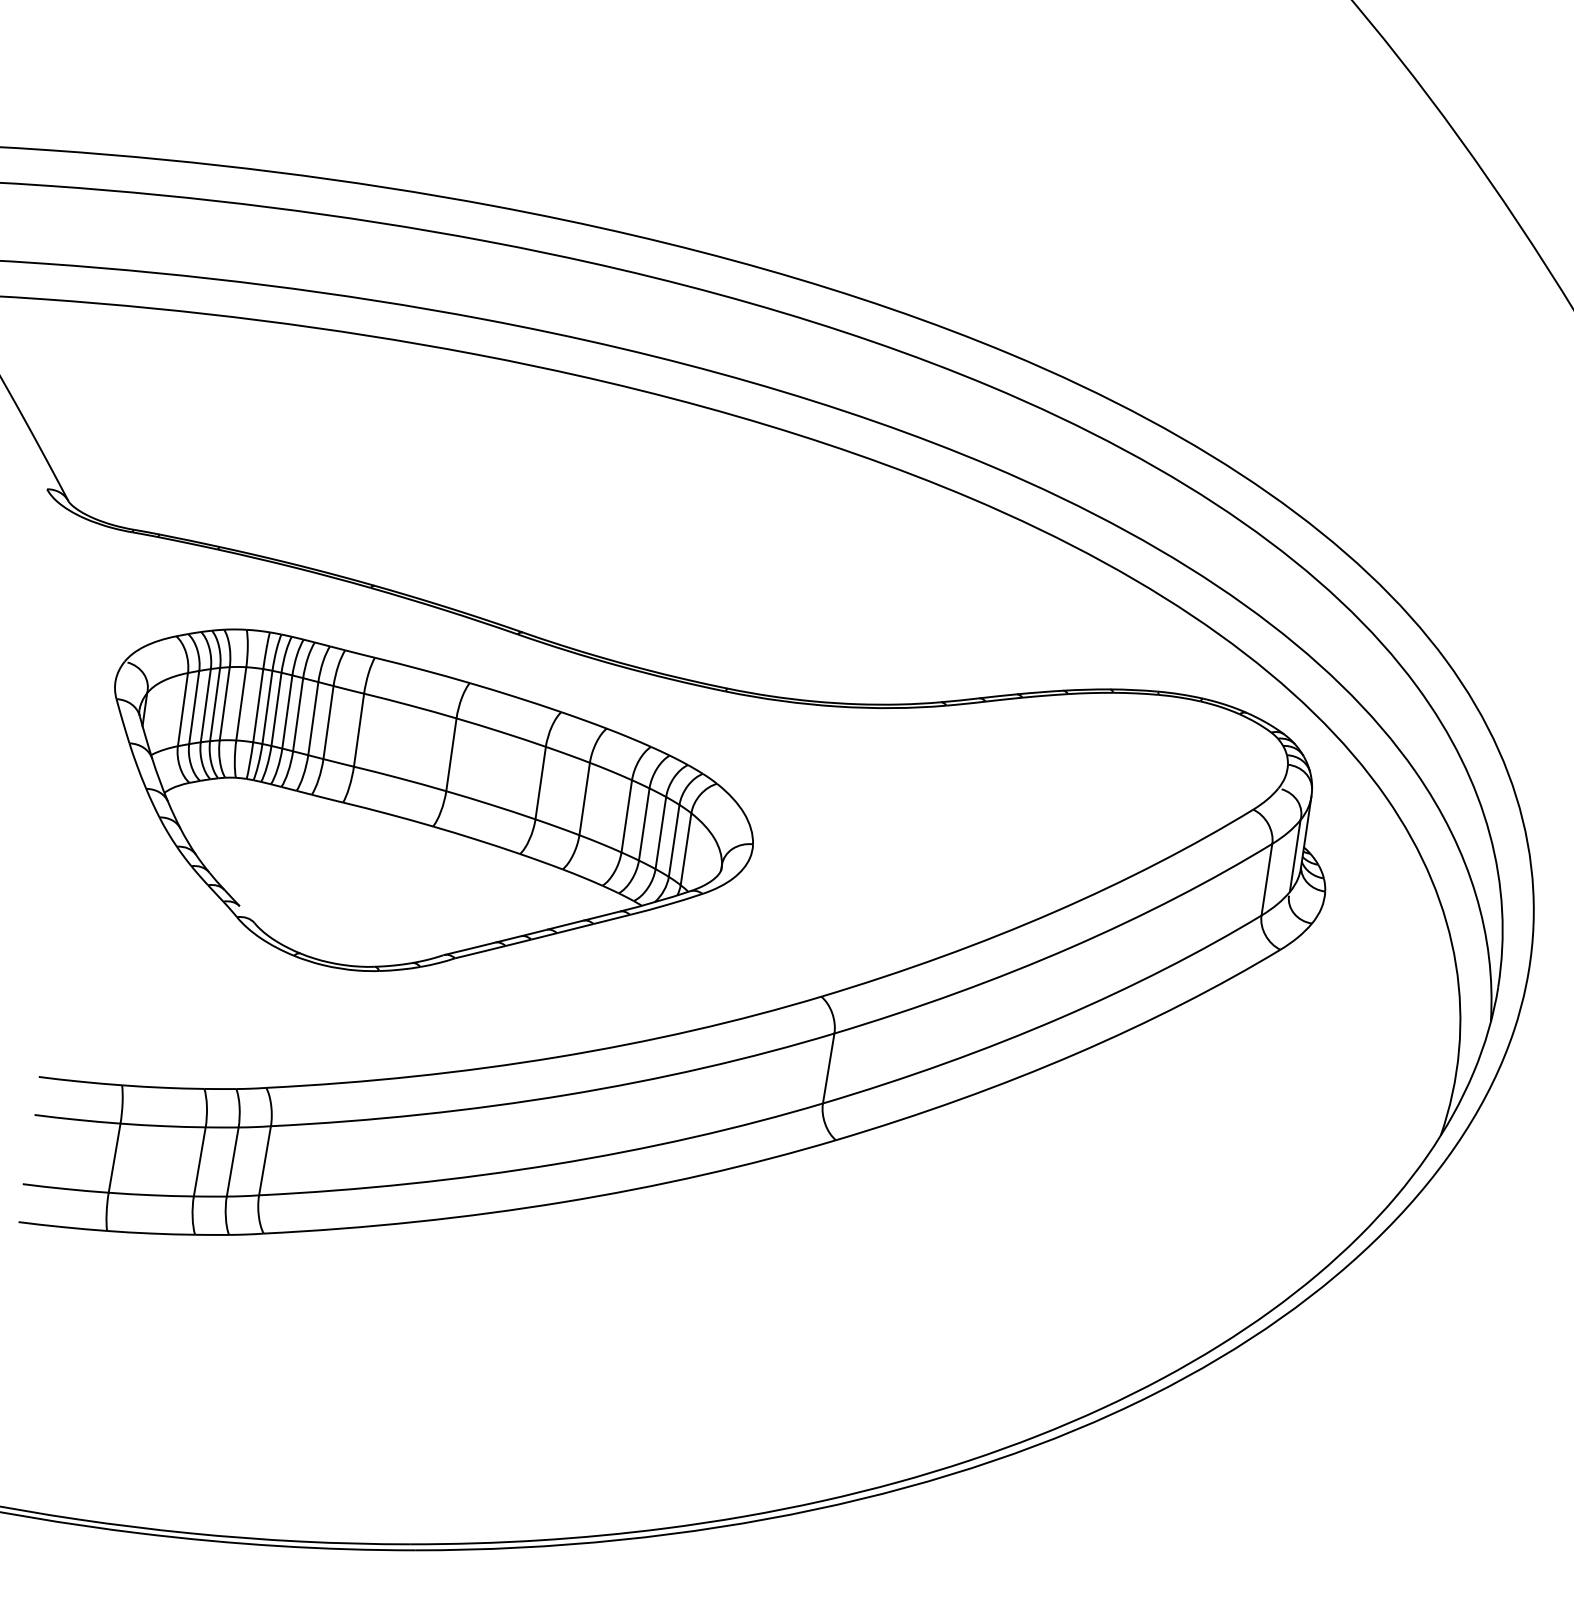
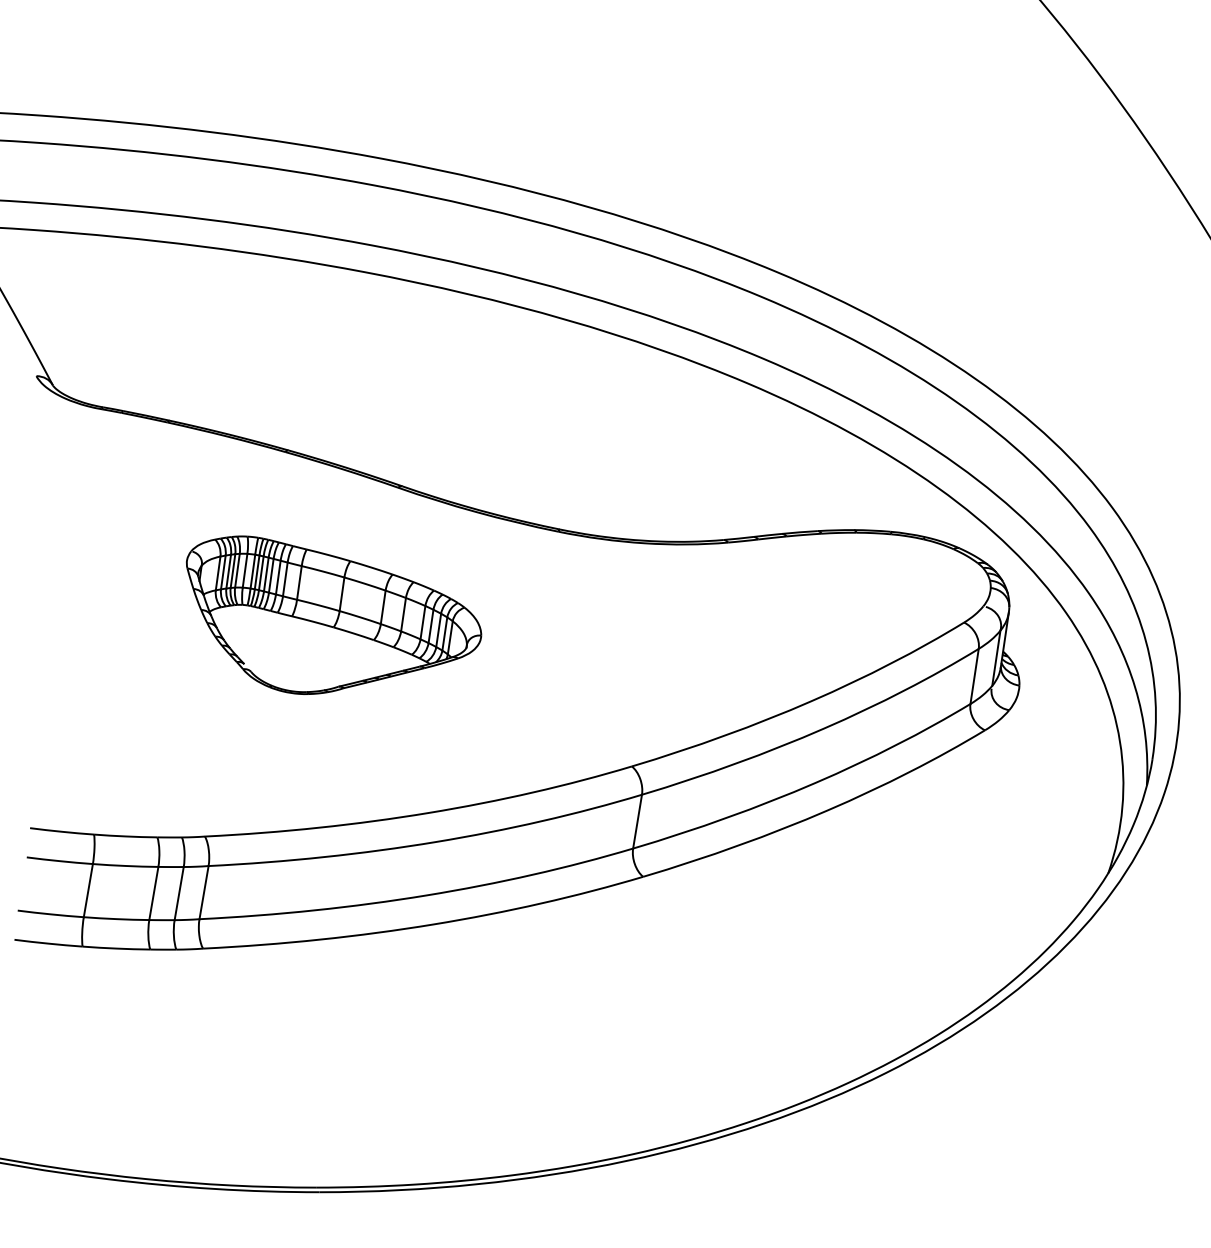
part: (433, 799) -> (333, 614), size x0.6

